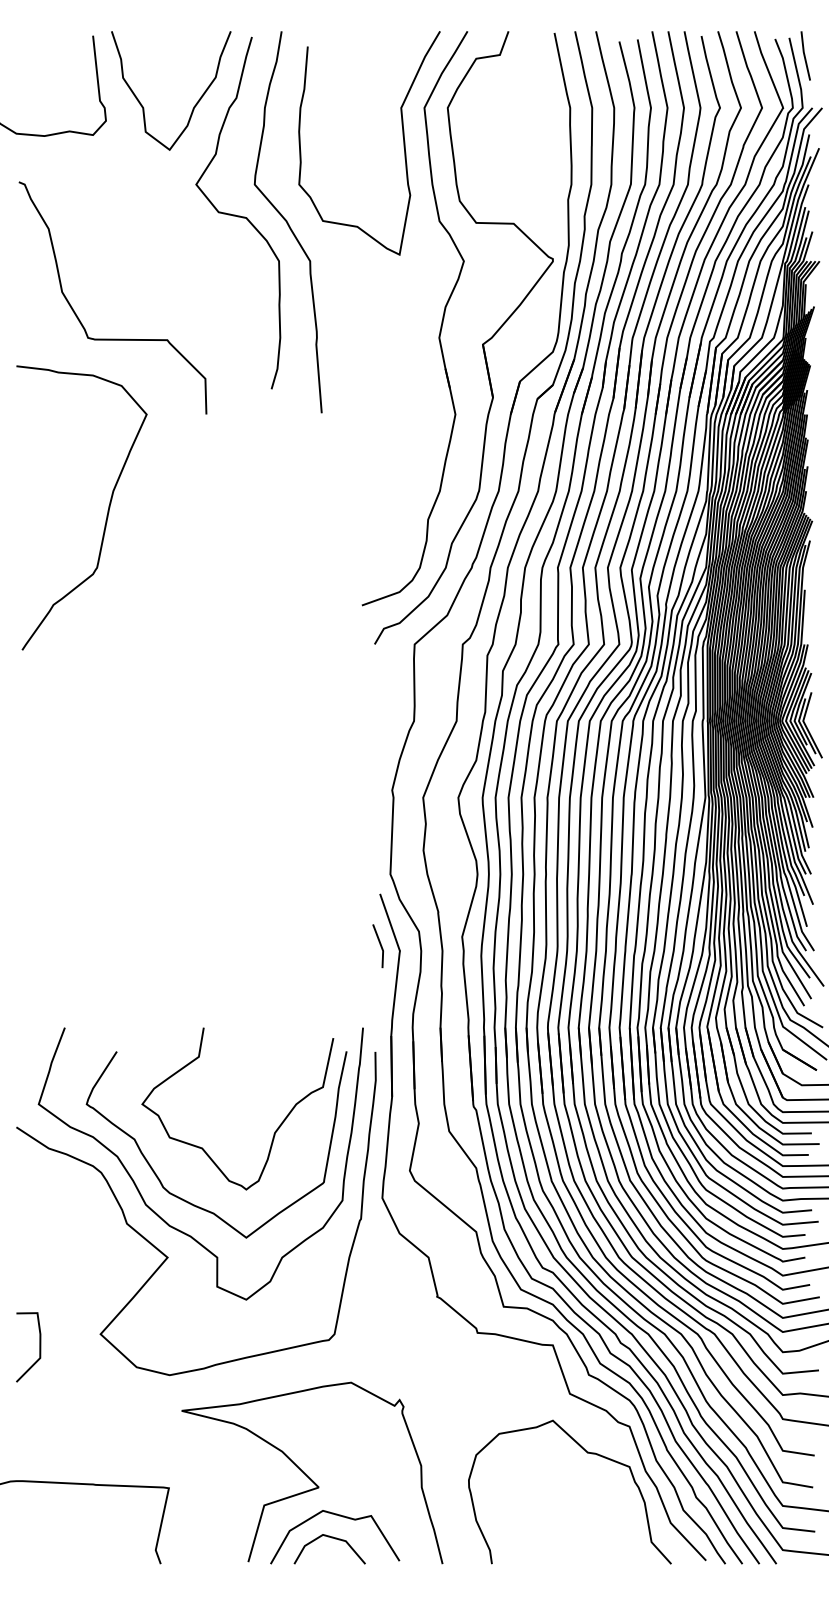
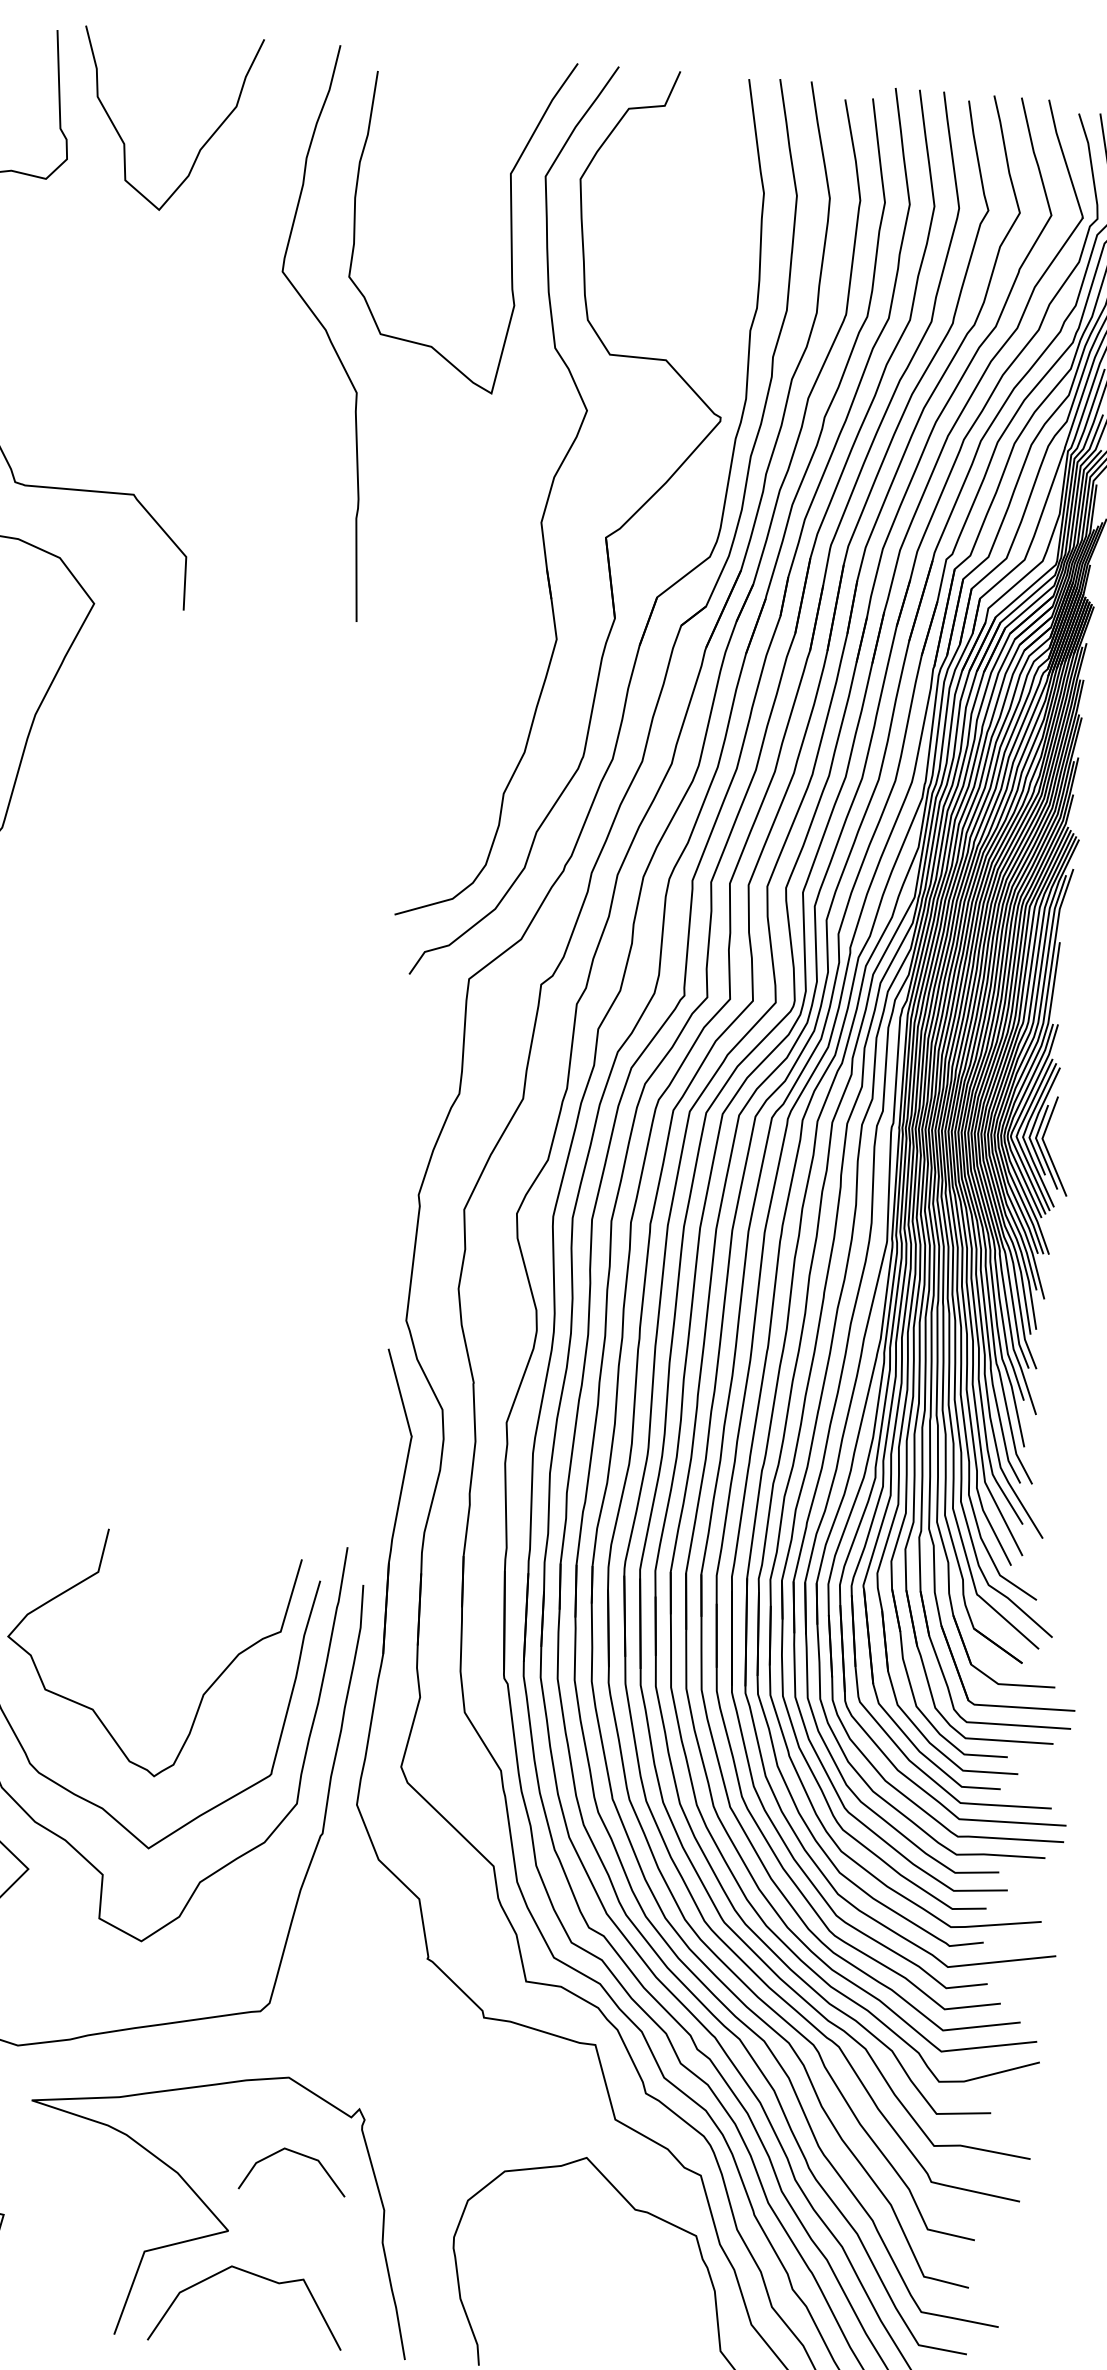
curve: (238, 215) -> (254, 316), removed
line: (379, 944) -> (381, 1424), removed
line: (331, 1538) -> (297, 2154), moved

